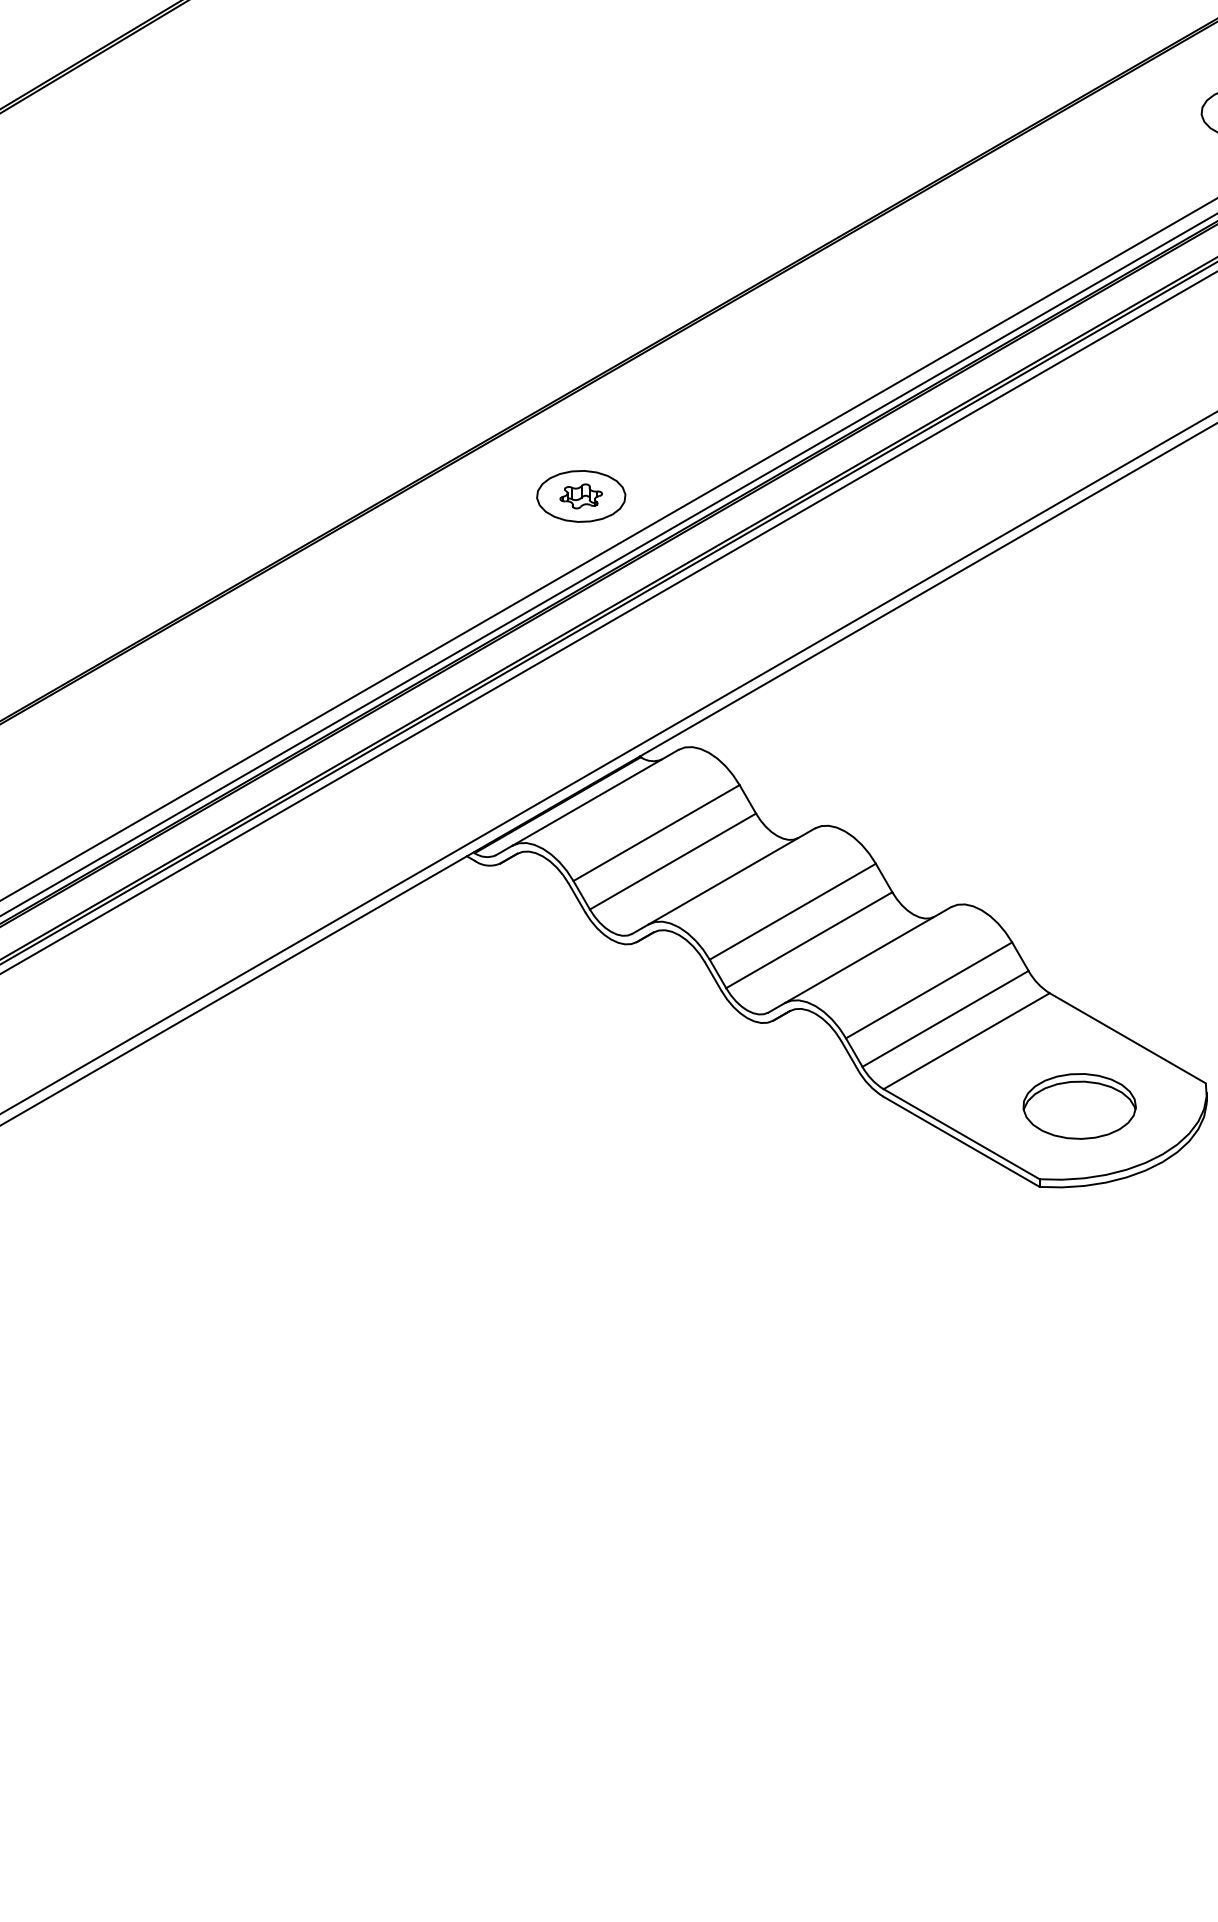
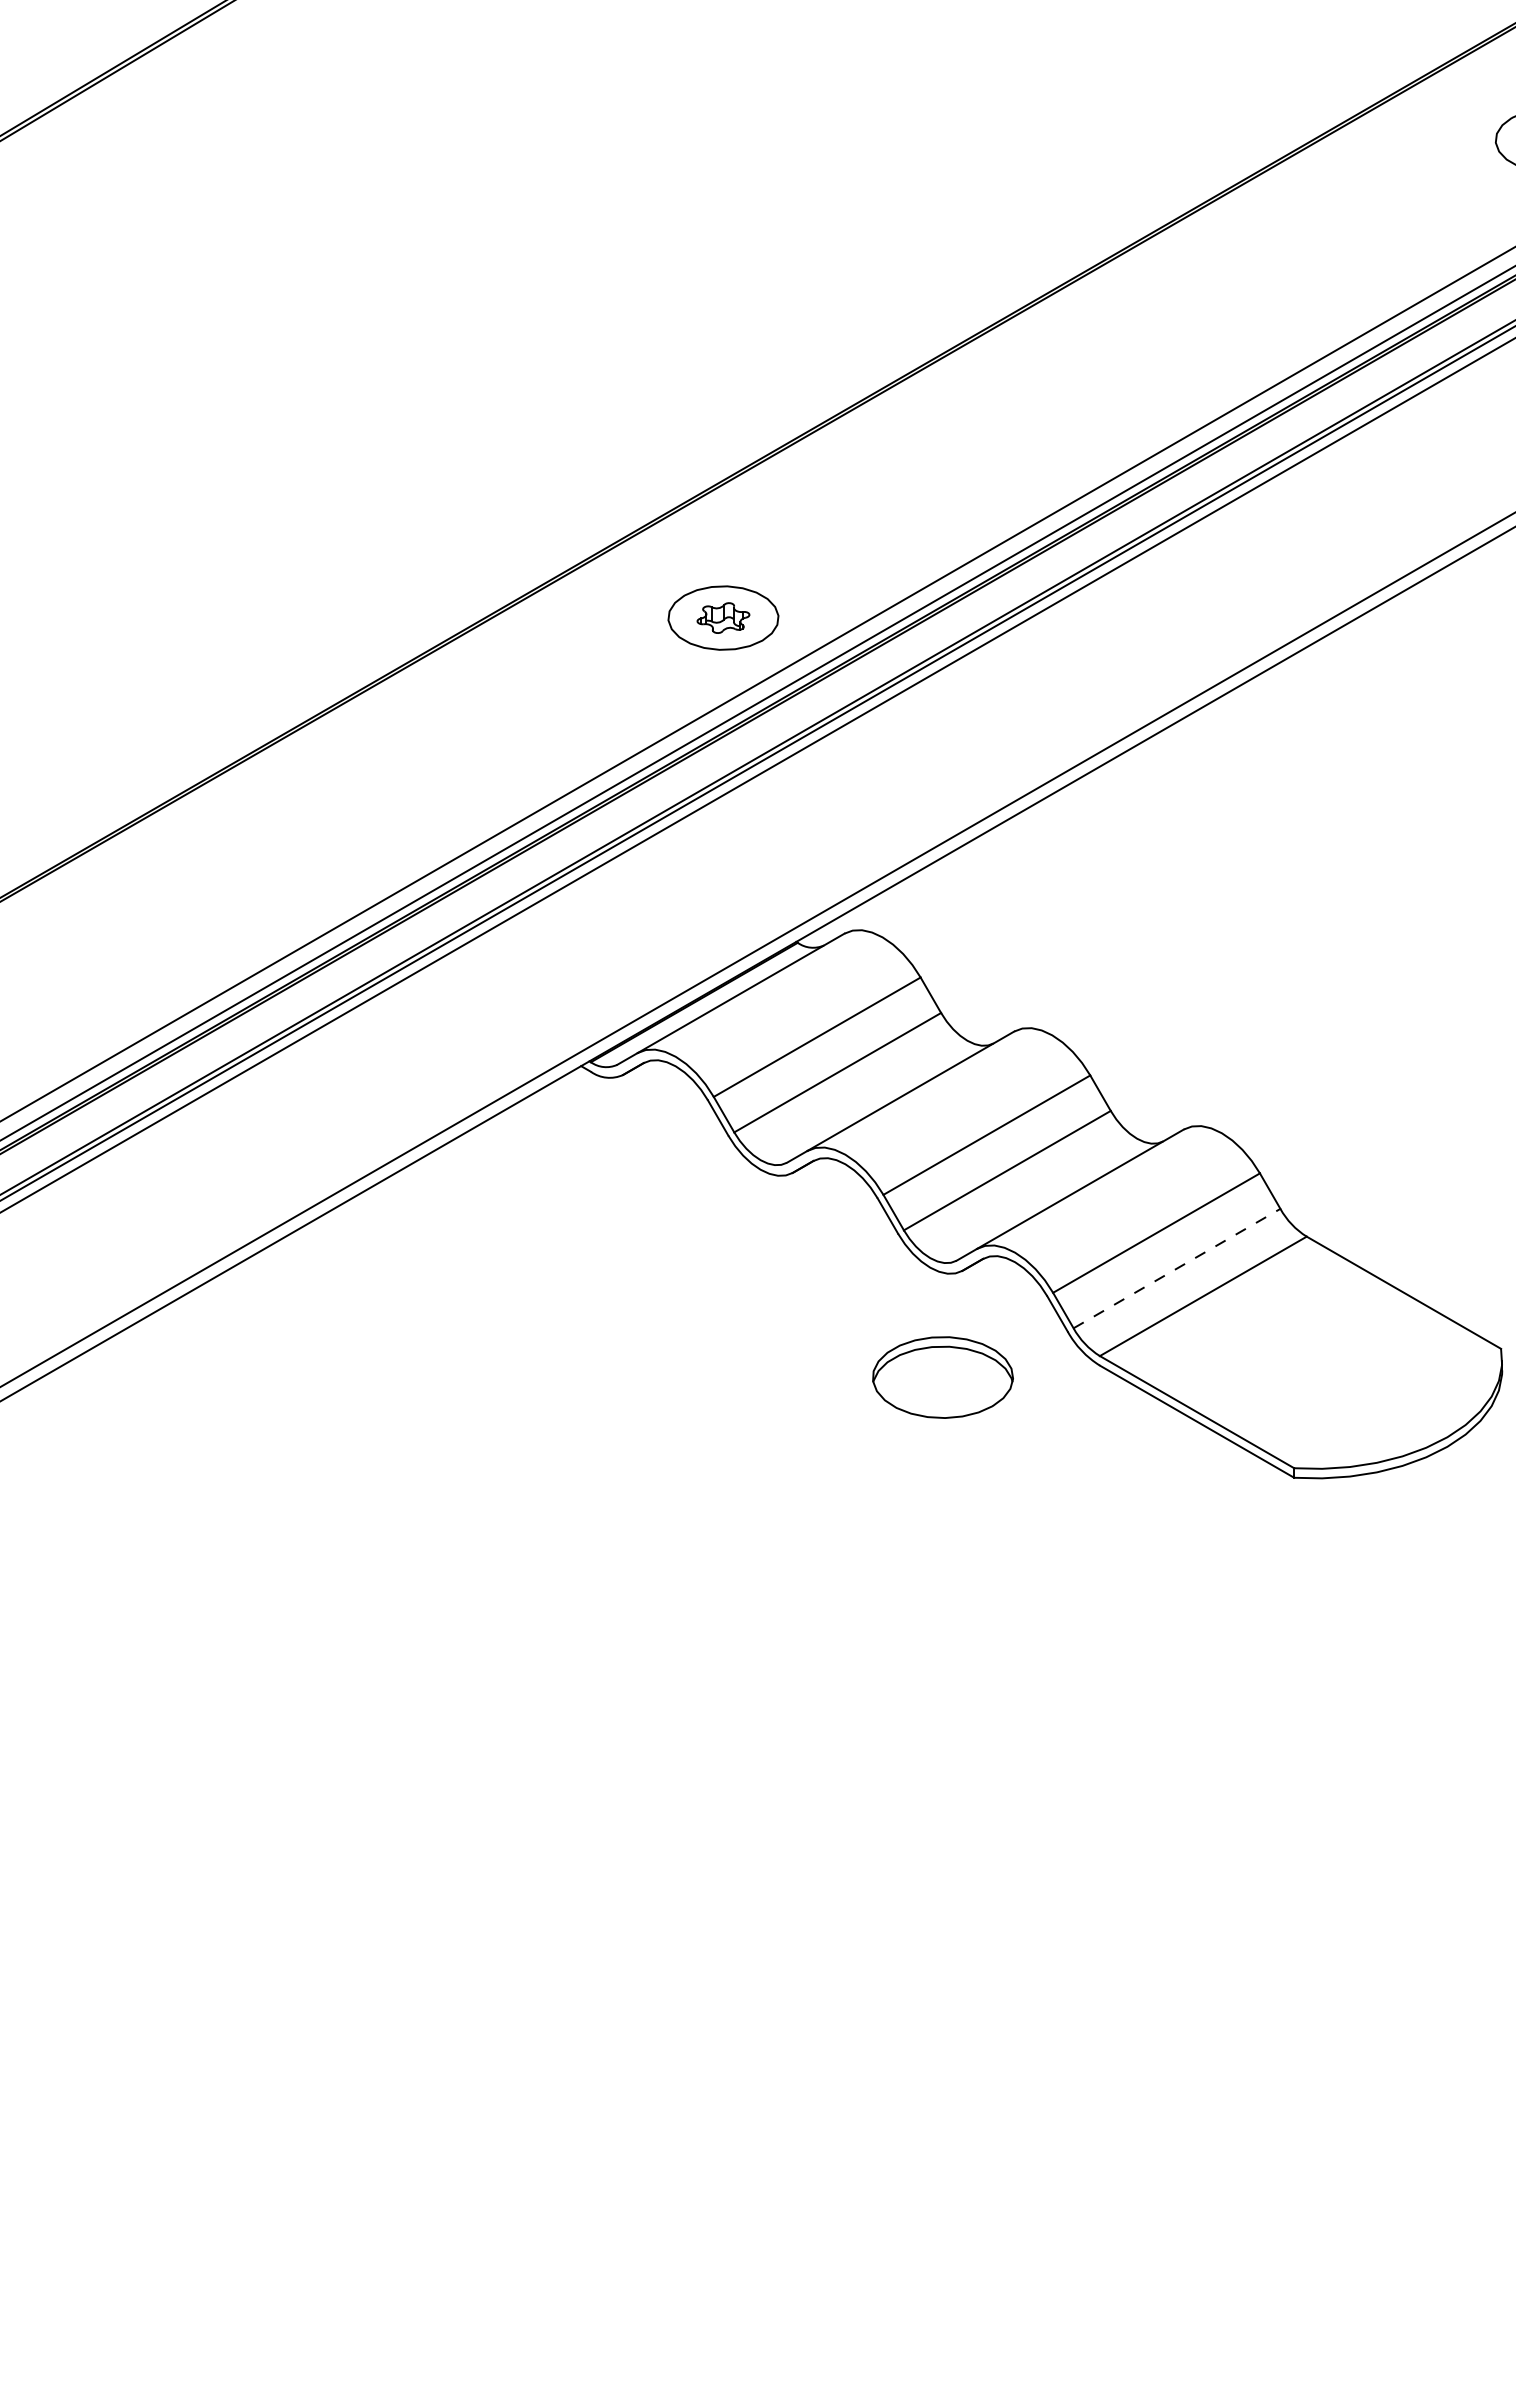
line: (945, 1018) -> (1177, 1268), solid -> dashed
part: (1079, 1106) -> (942, 1377), moved

